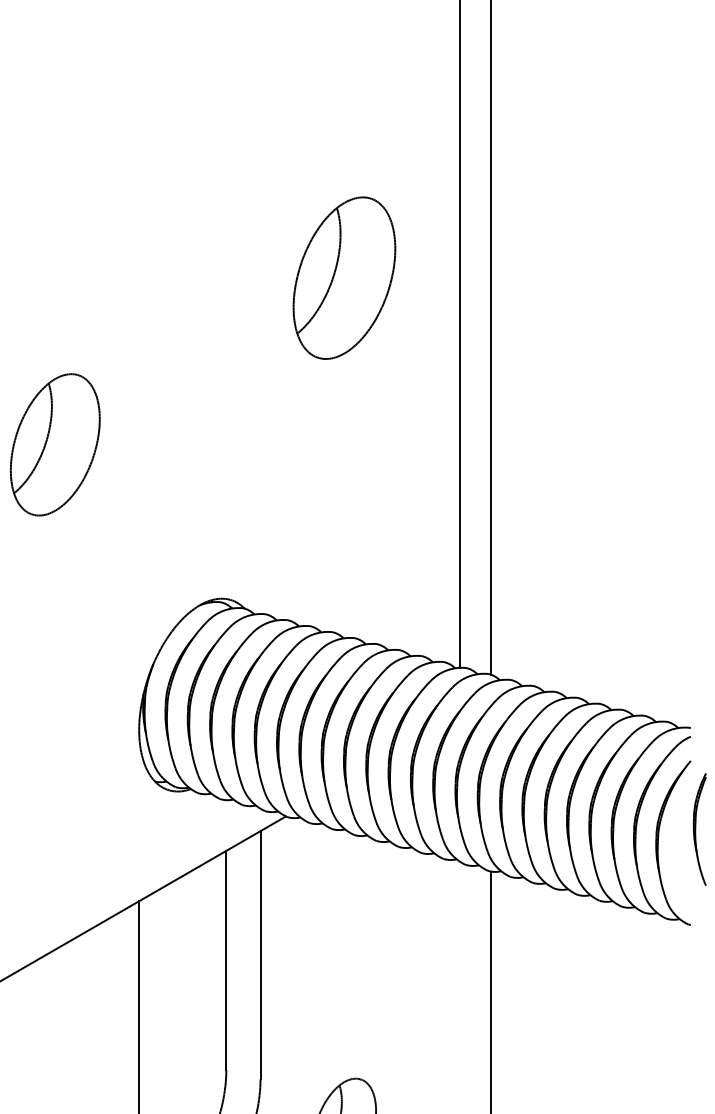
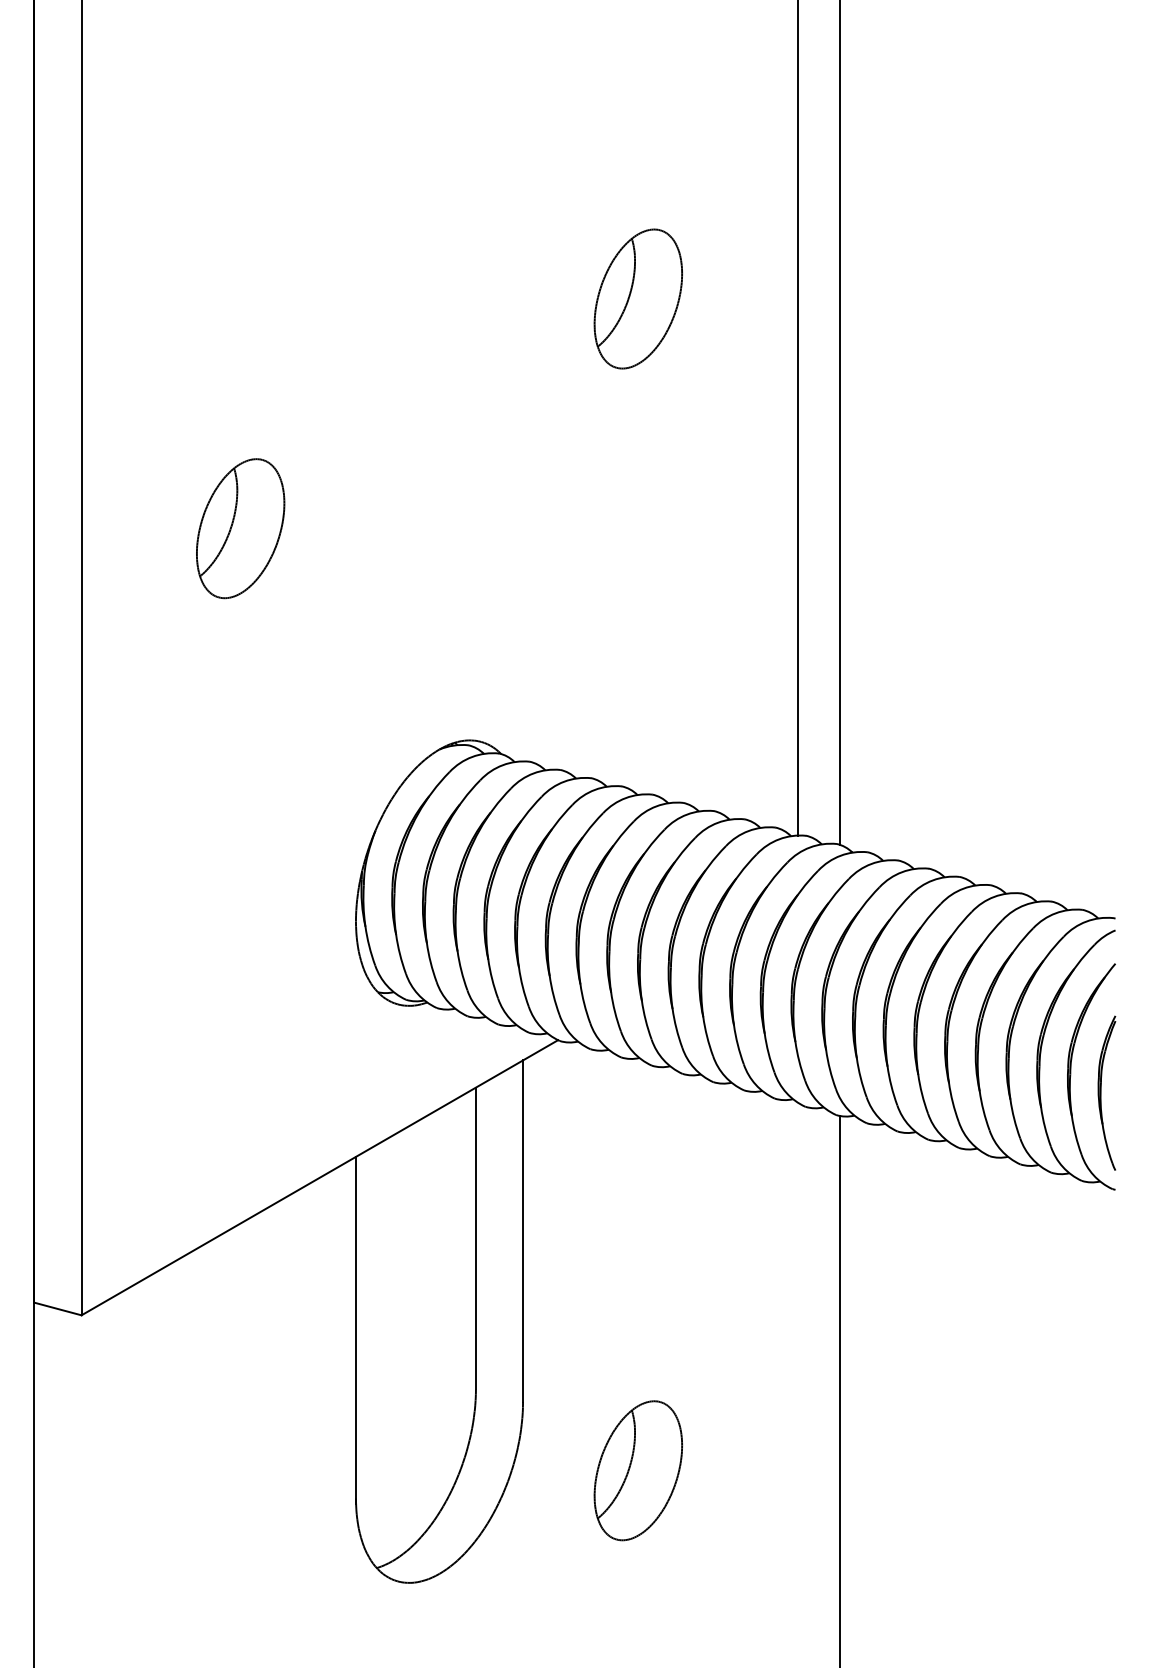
part: (343, 277) -> (637, 298), size x0.62
part: (55, 444) -> (240, 528), size x0.71
part: (699, 829) -> (1106, 1092), moved

